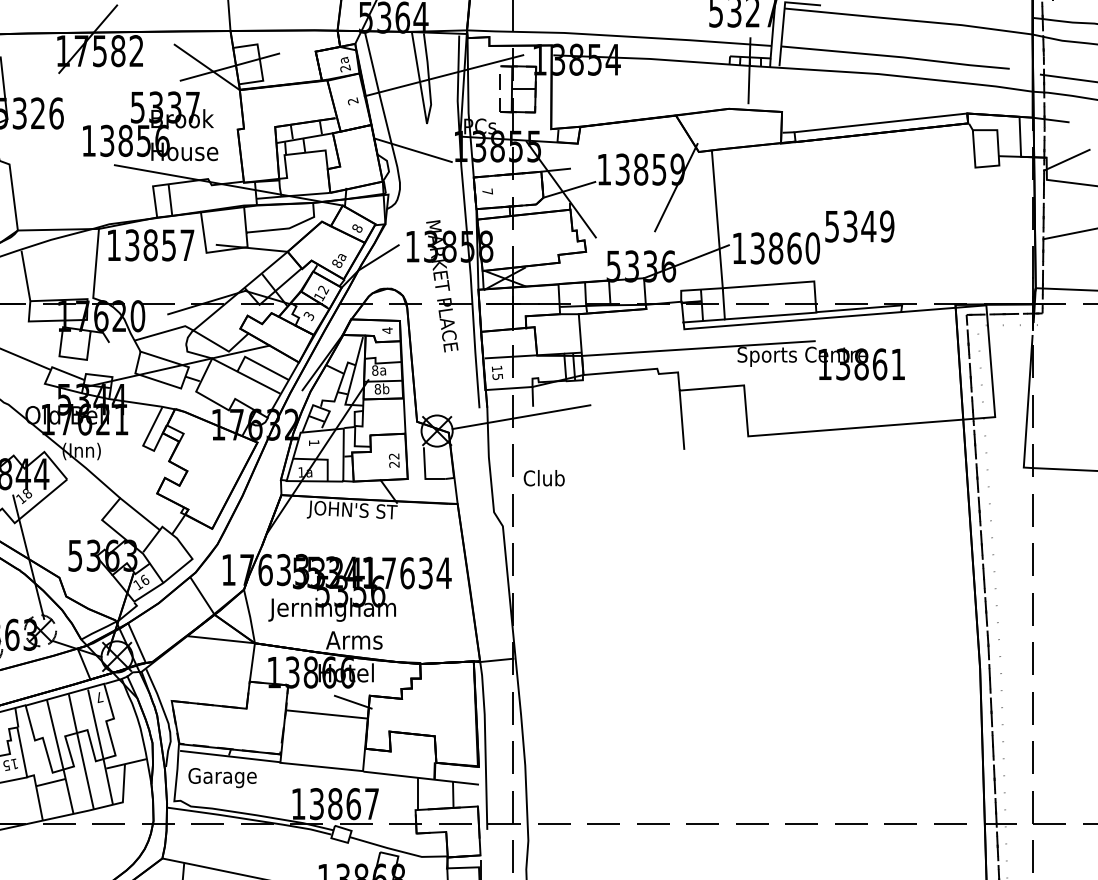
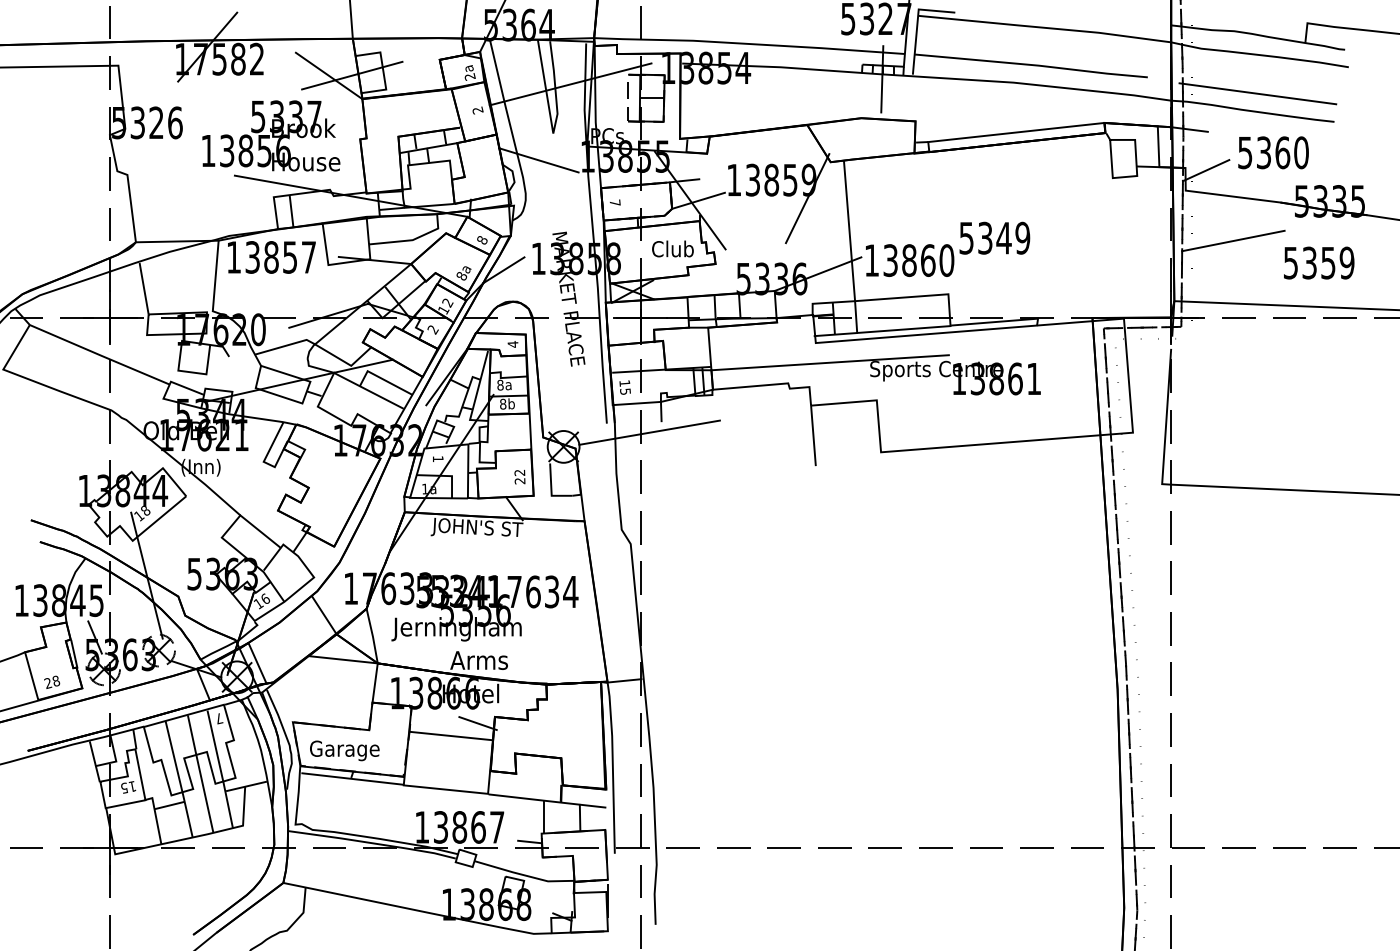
text: (308, 315) -> (432, 329), 3 -> 2
text: (543, 477) -> (672, 248), moved
text: (222, 777) -> (344, 750), moved
line: (404, 817) -> (530, 841), added

